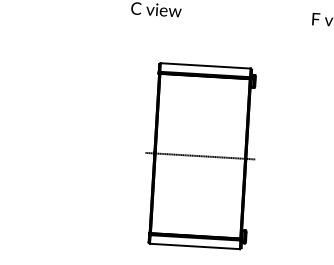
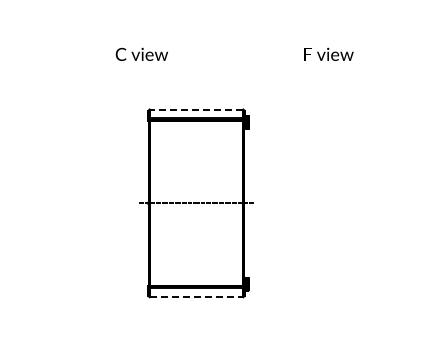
line: (205, 65) -> (196, 109), solid -> dashed
line: (194, 246) -> (196, 297), solid -> dashed

